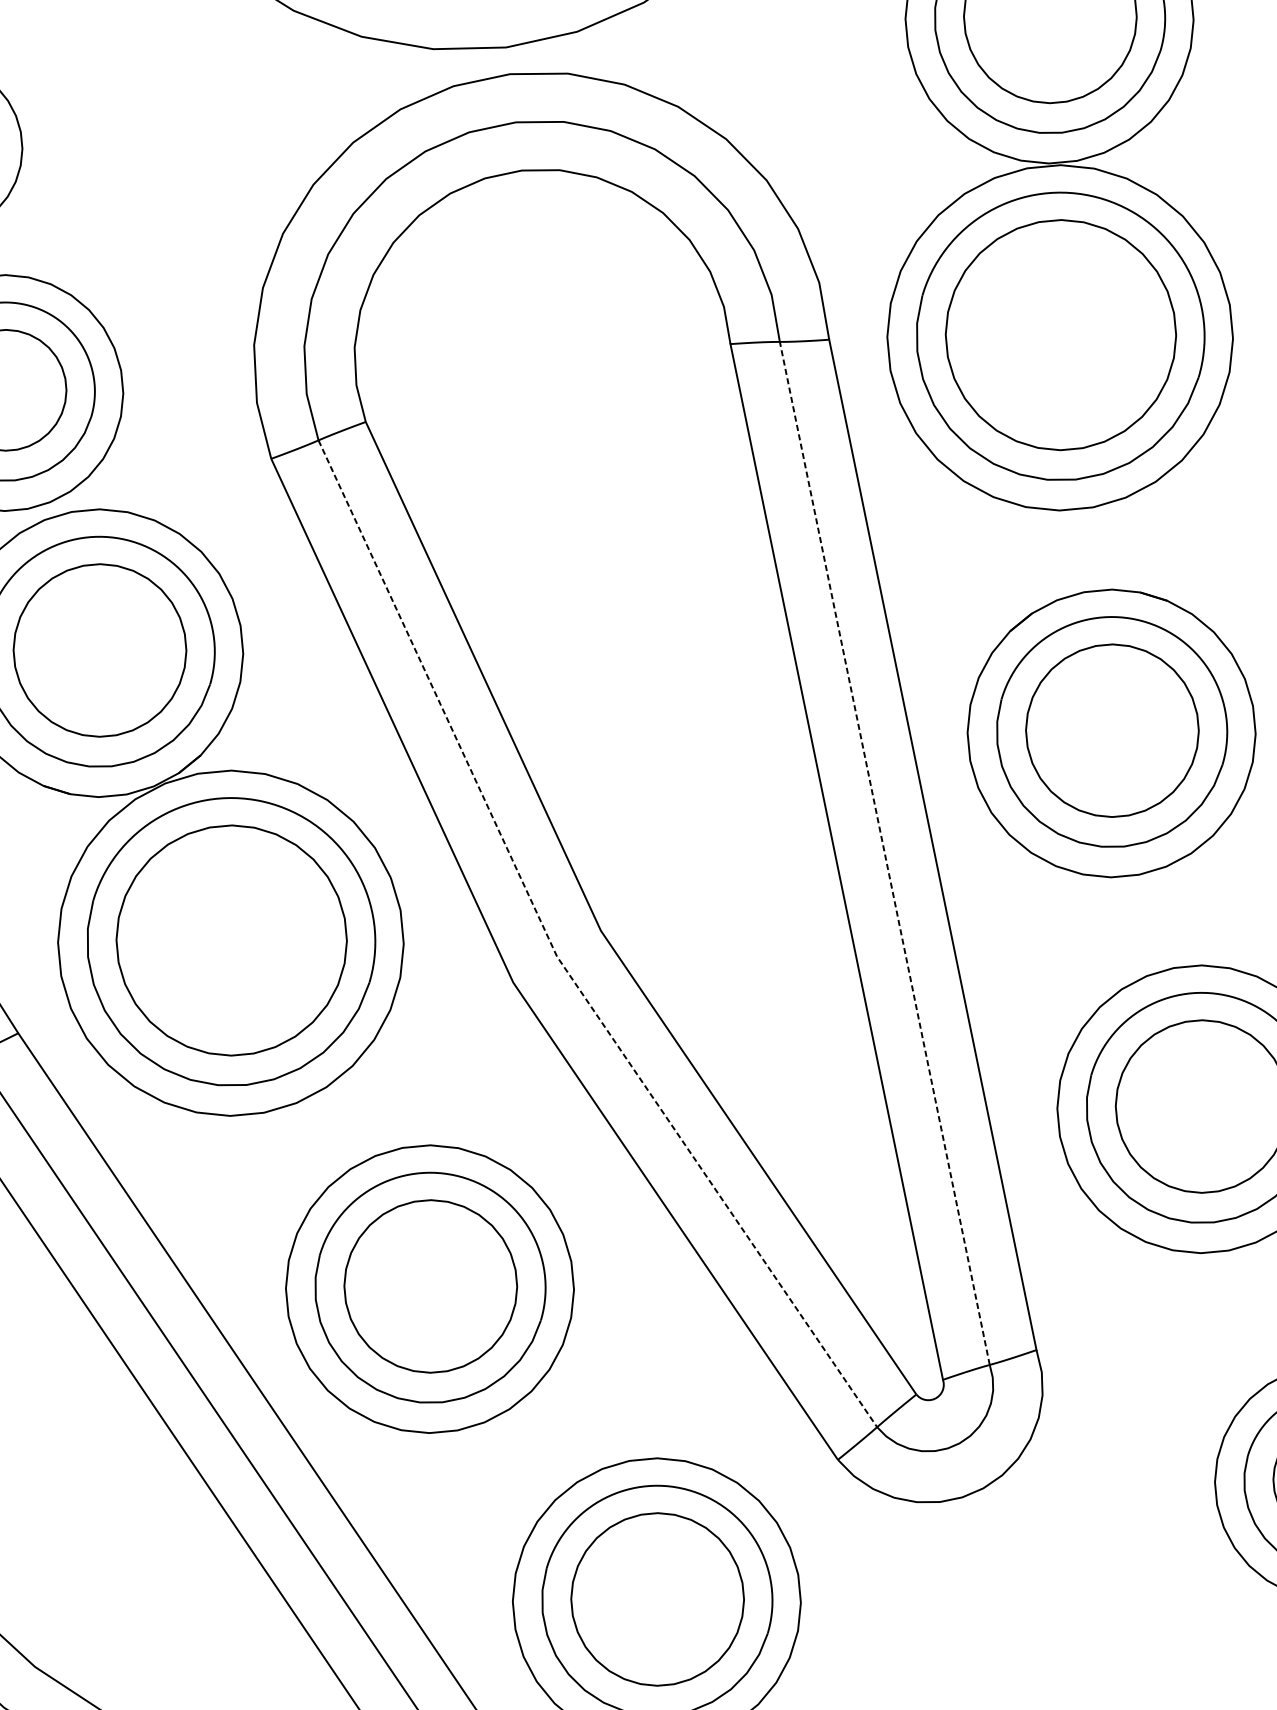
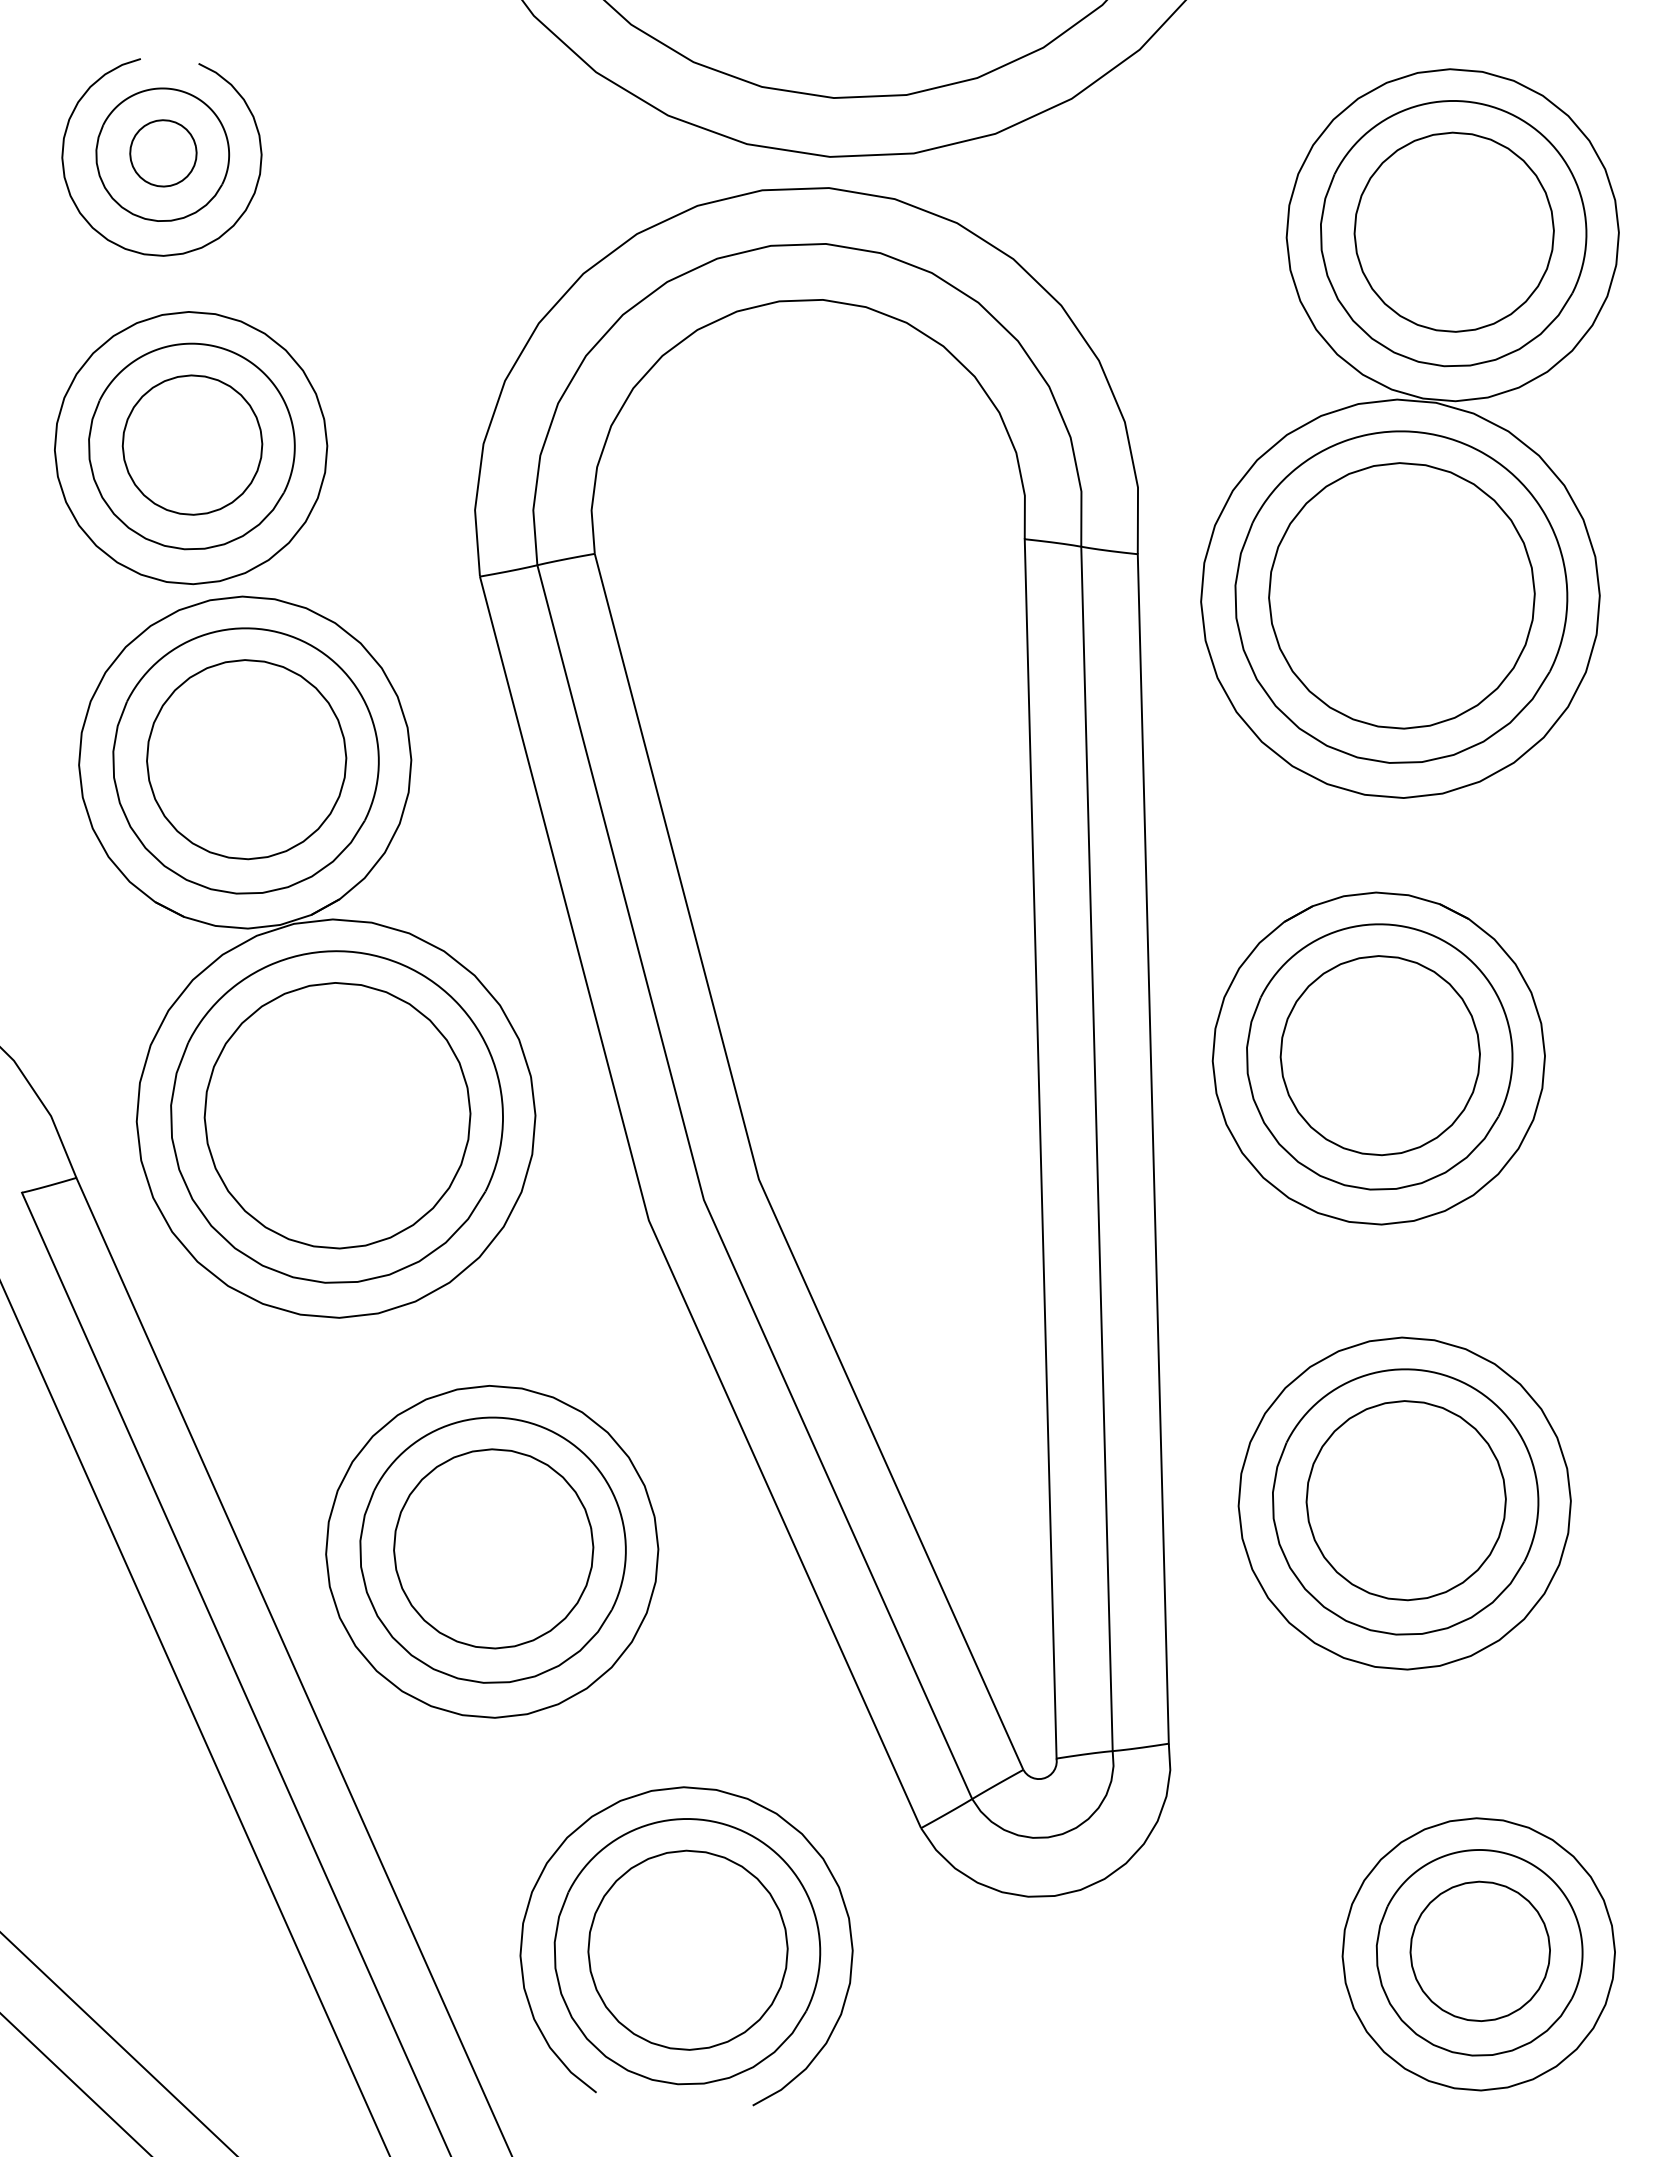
line: (884, 853) -> (1096, 1148), dashed -> solid
line: (556, 957) -> (703, 1200), dashed -> solid

